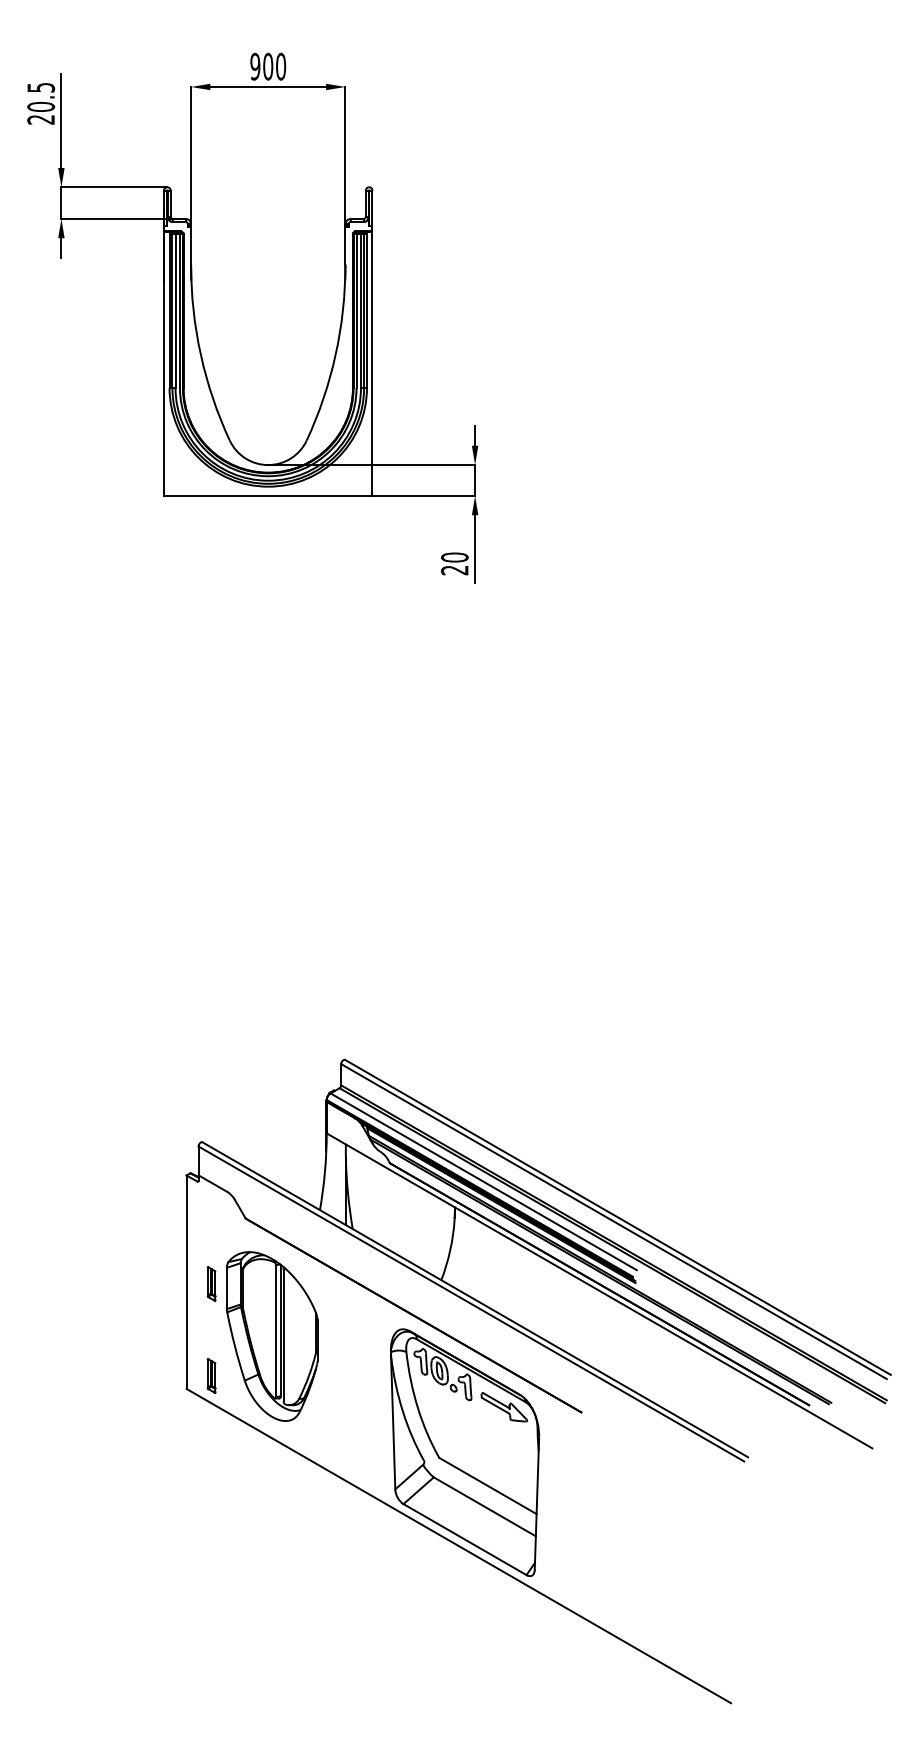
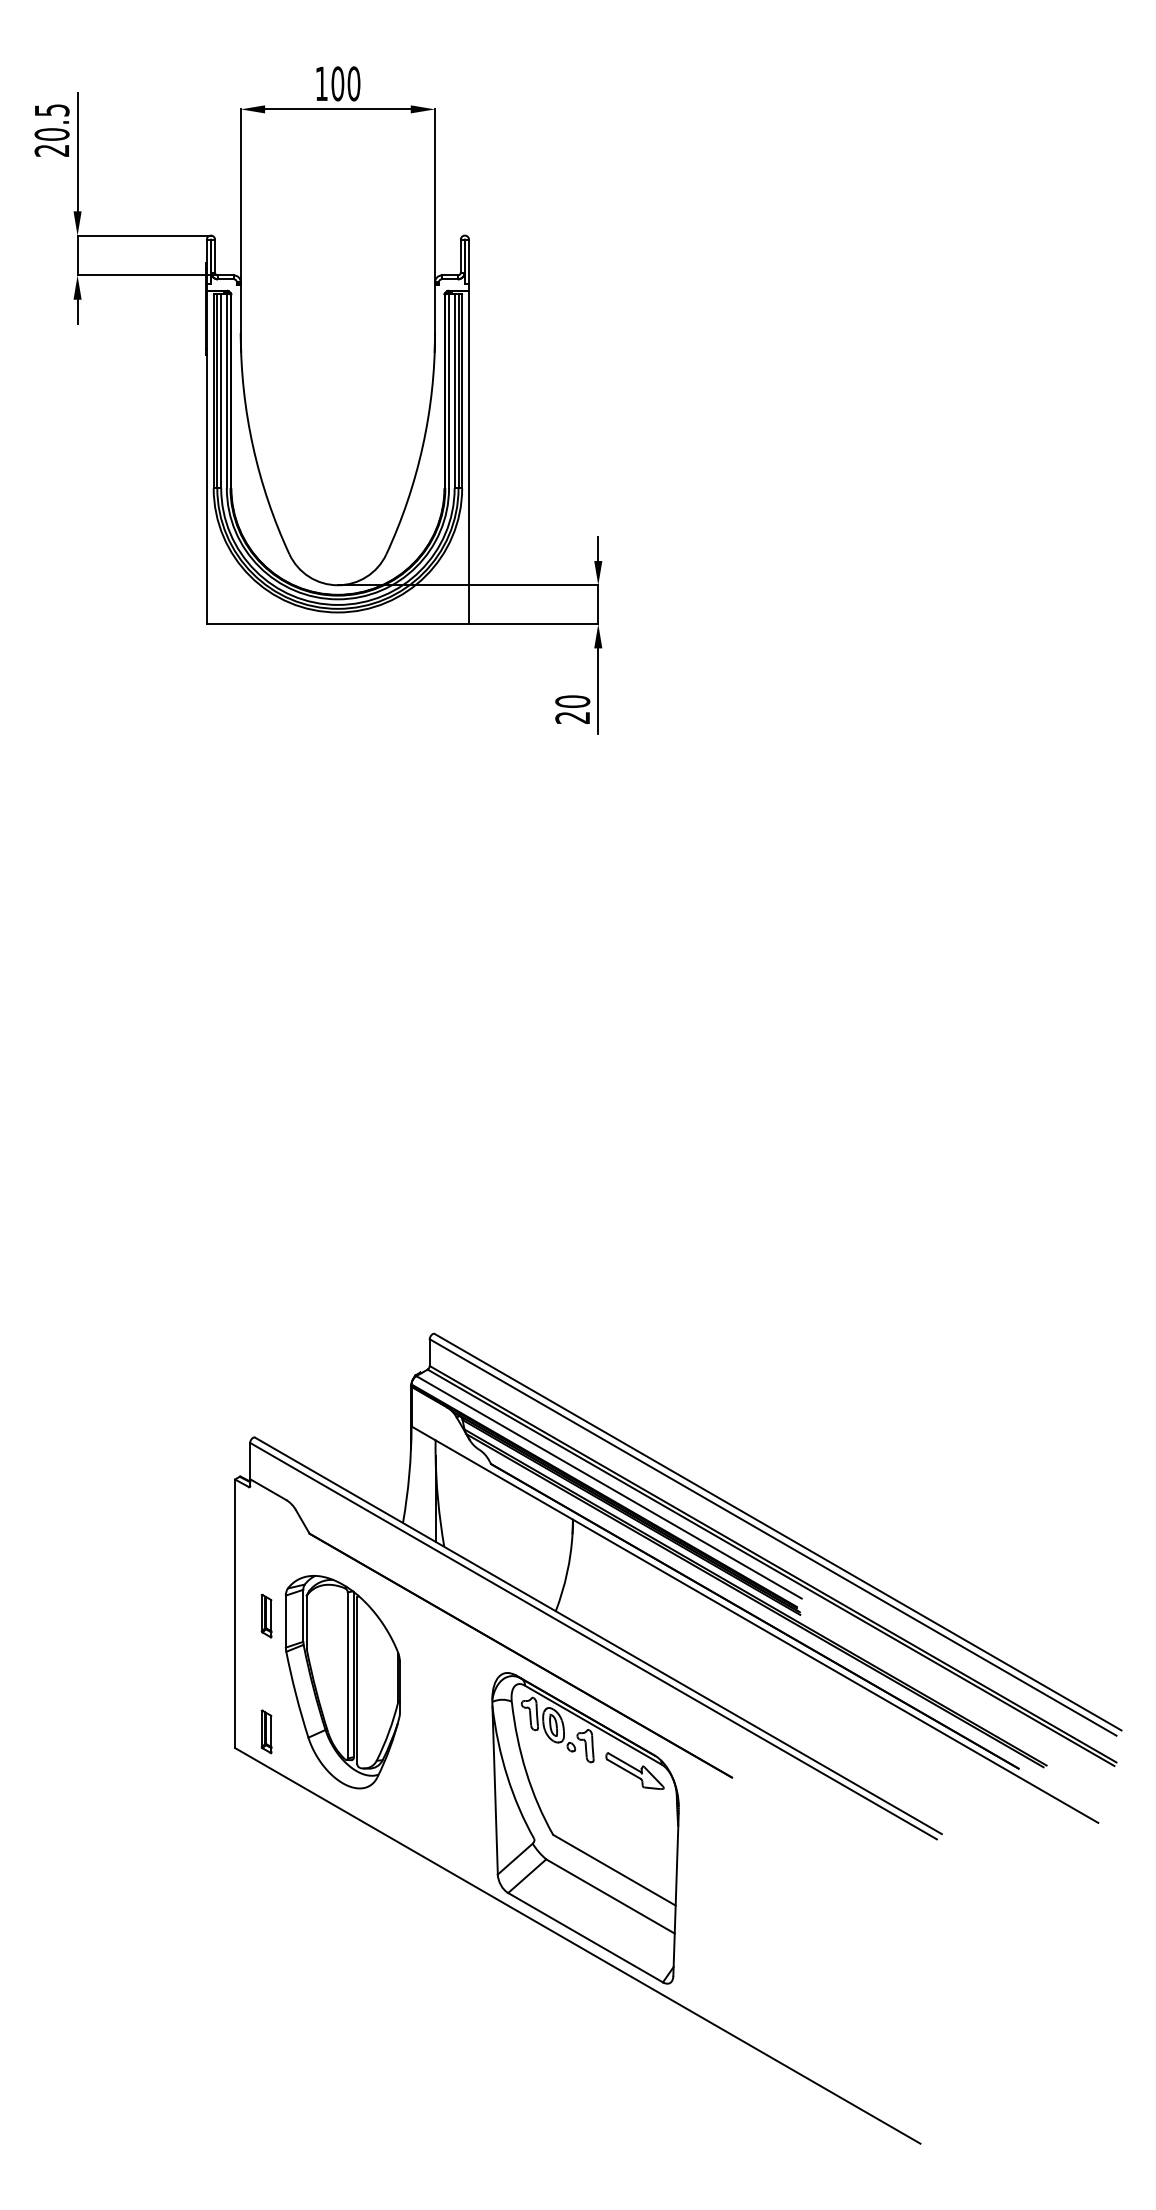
text: (255, 66) -> (321, 83), 900 -> 100

